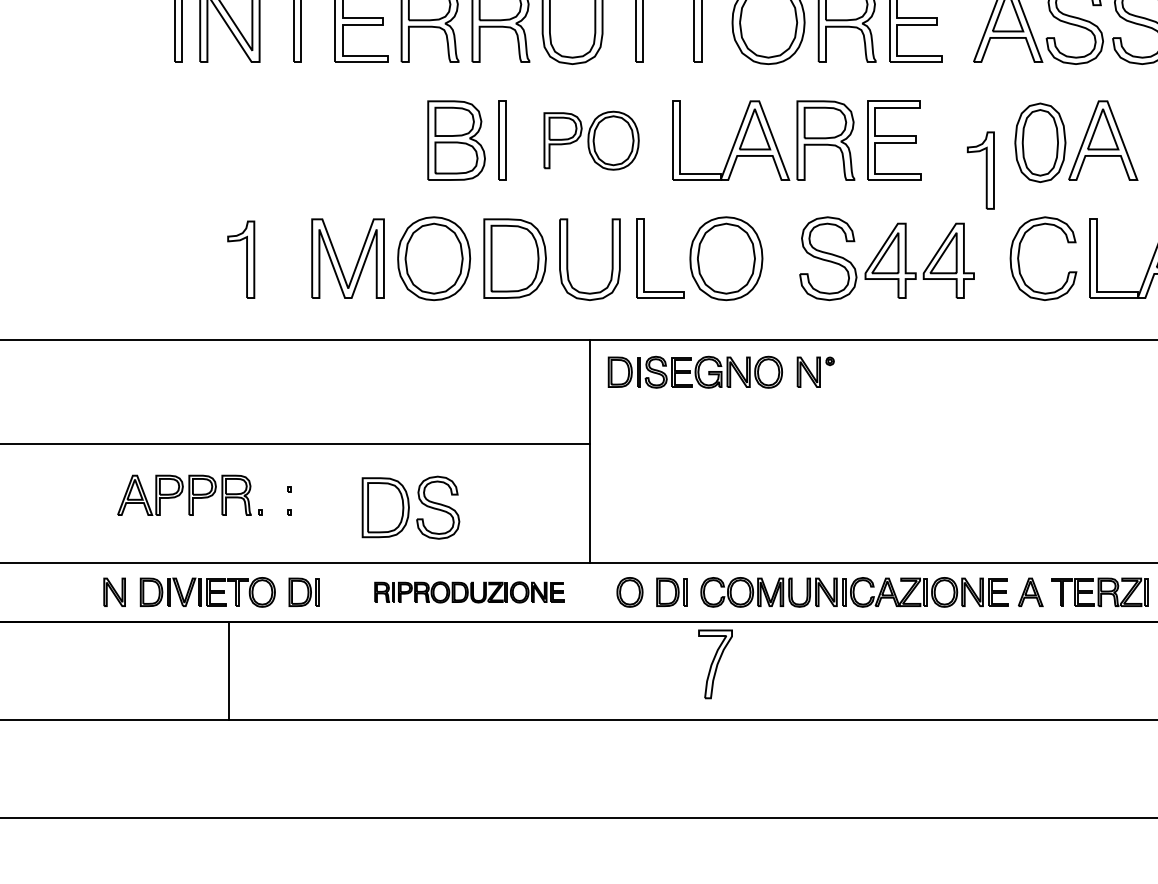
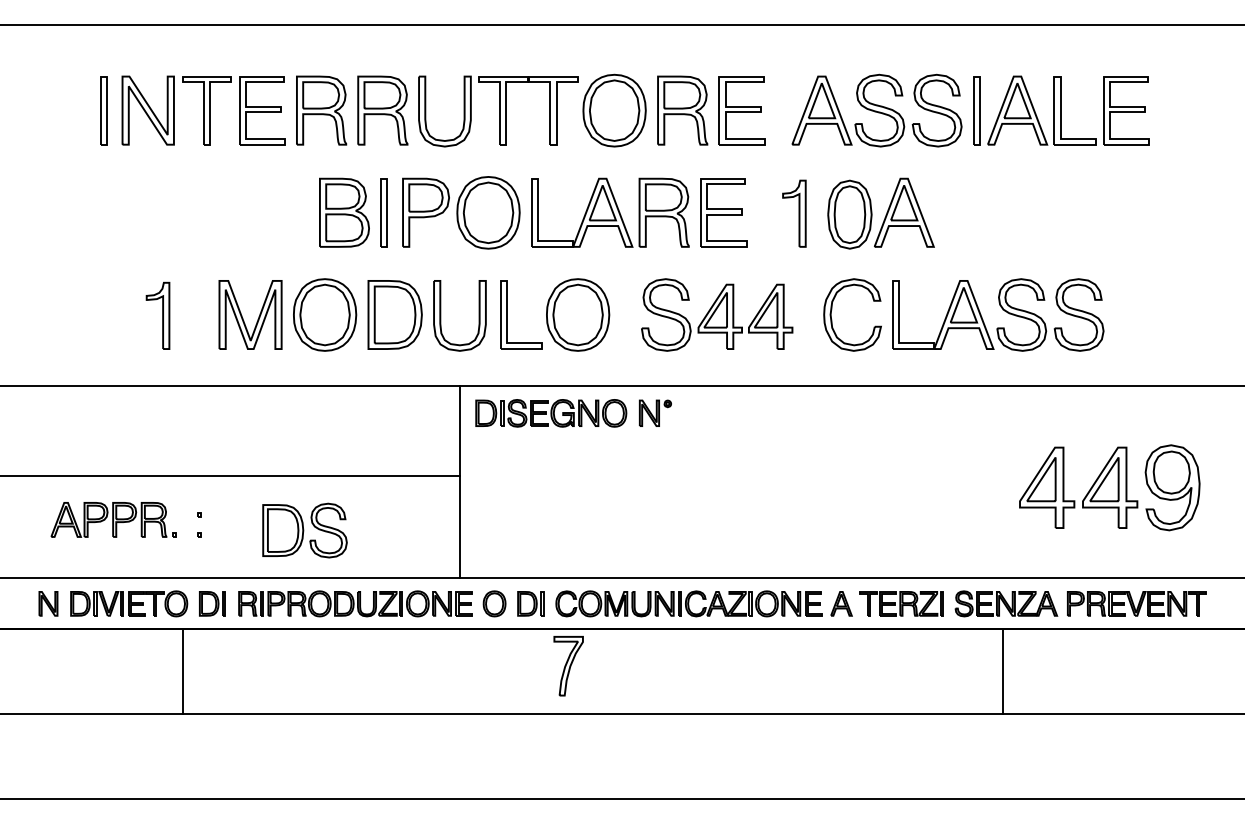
part: (591, 140) -> (461, 212), size x1.43
part: (980, 170) -> (794, 213), moved
part: (469, 591) -> (355, 603), size x1.43
line: (229, 670) -> (183, 671), moved

